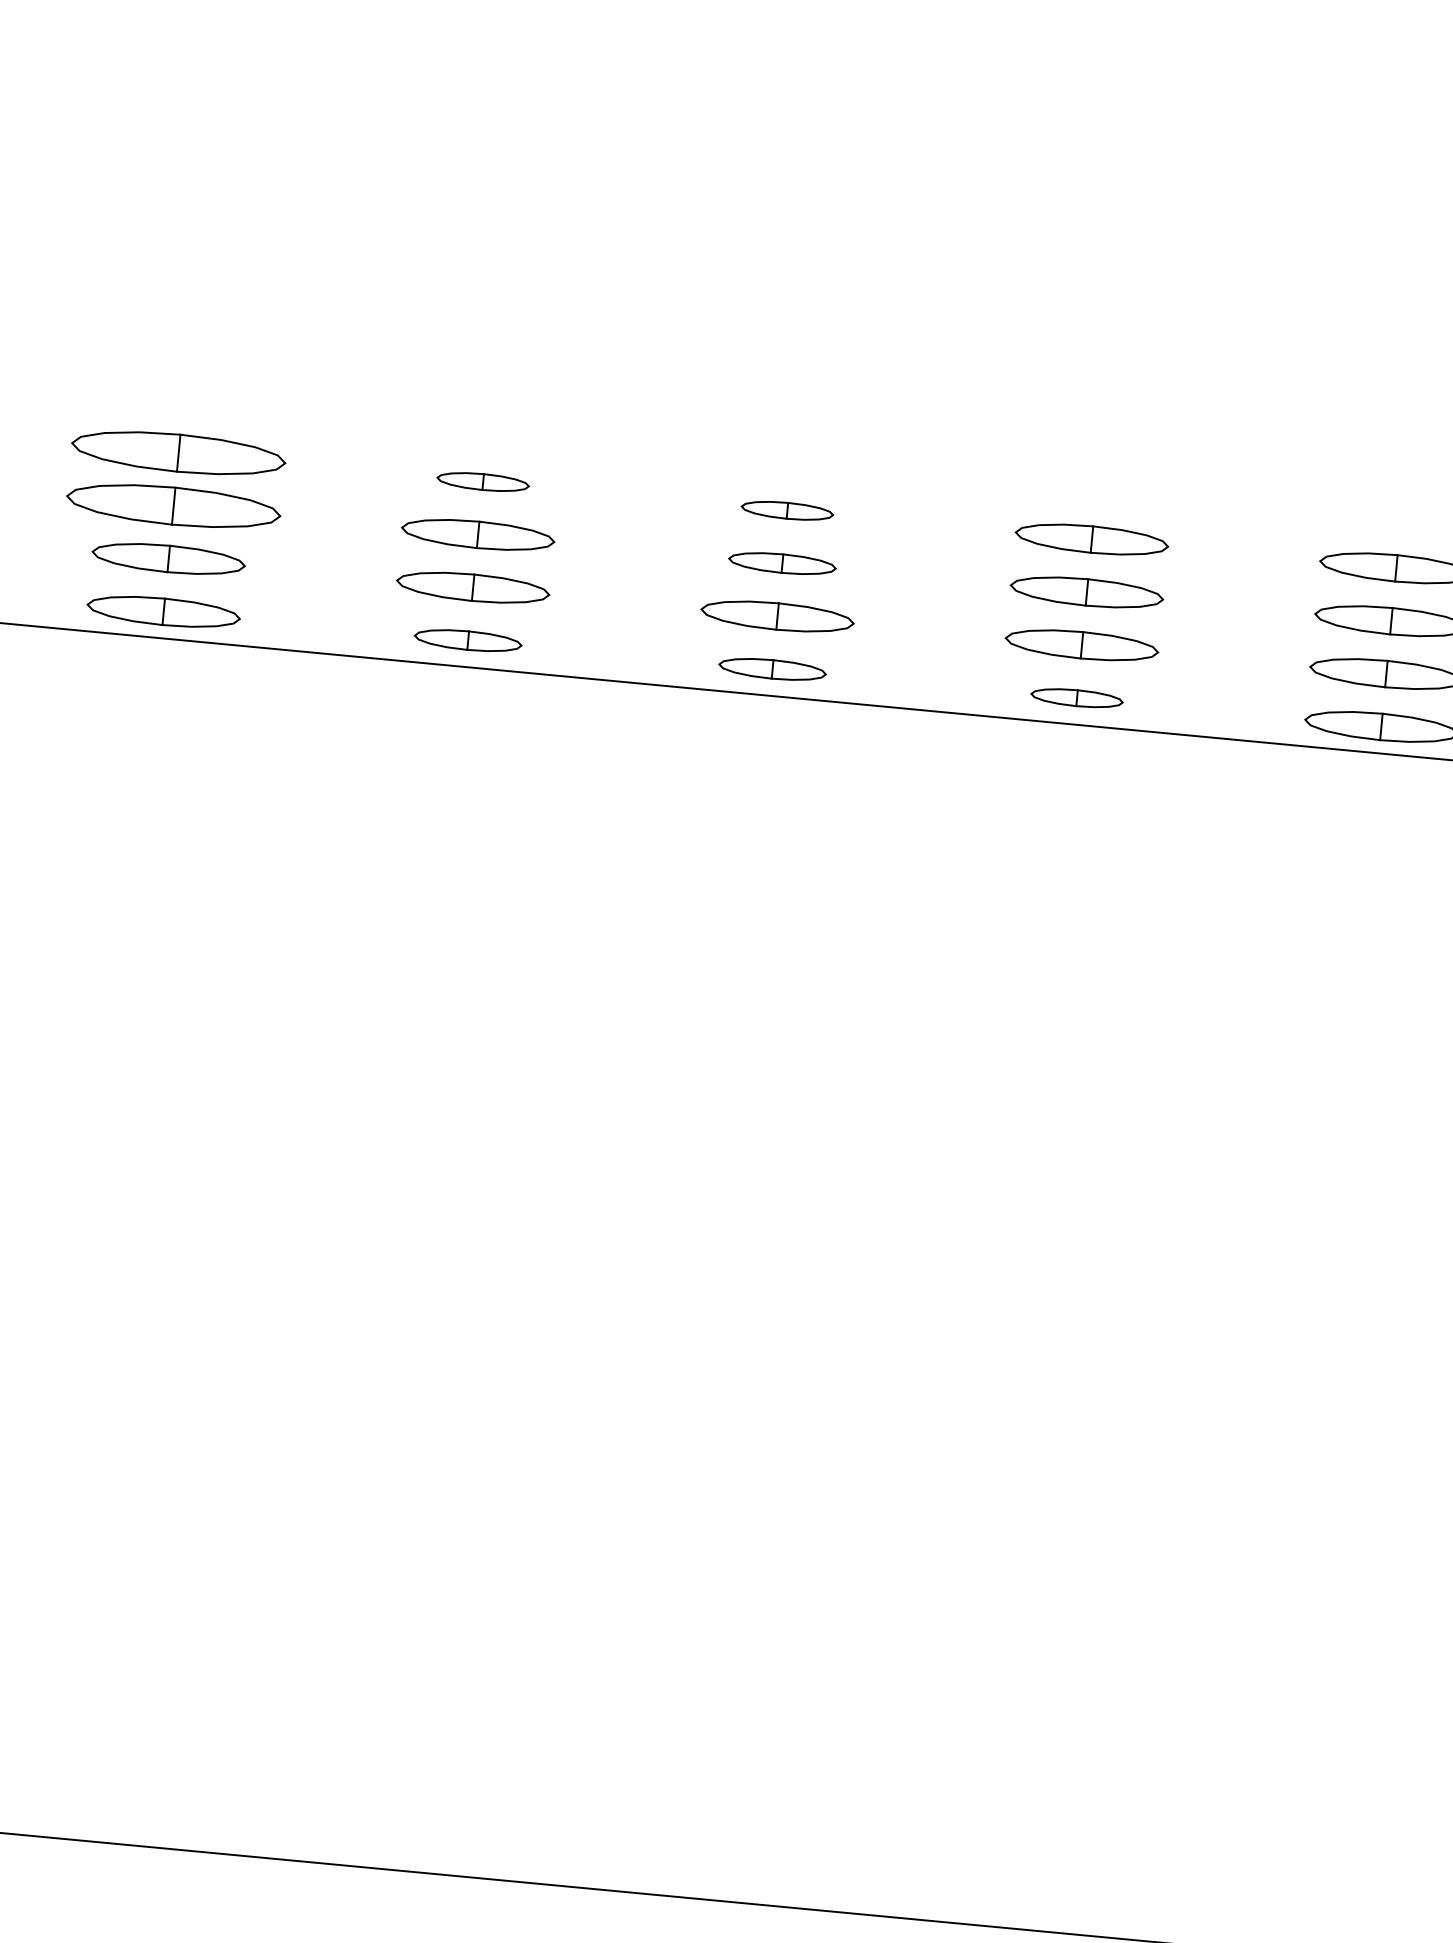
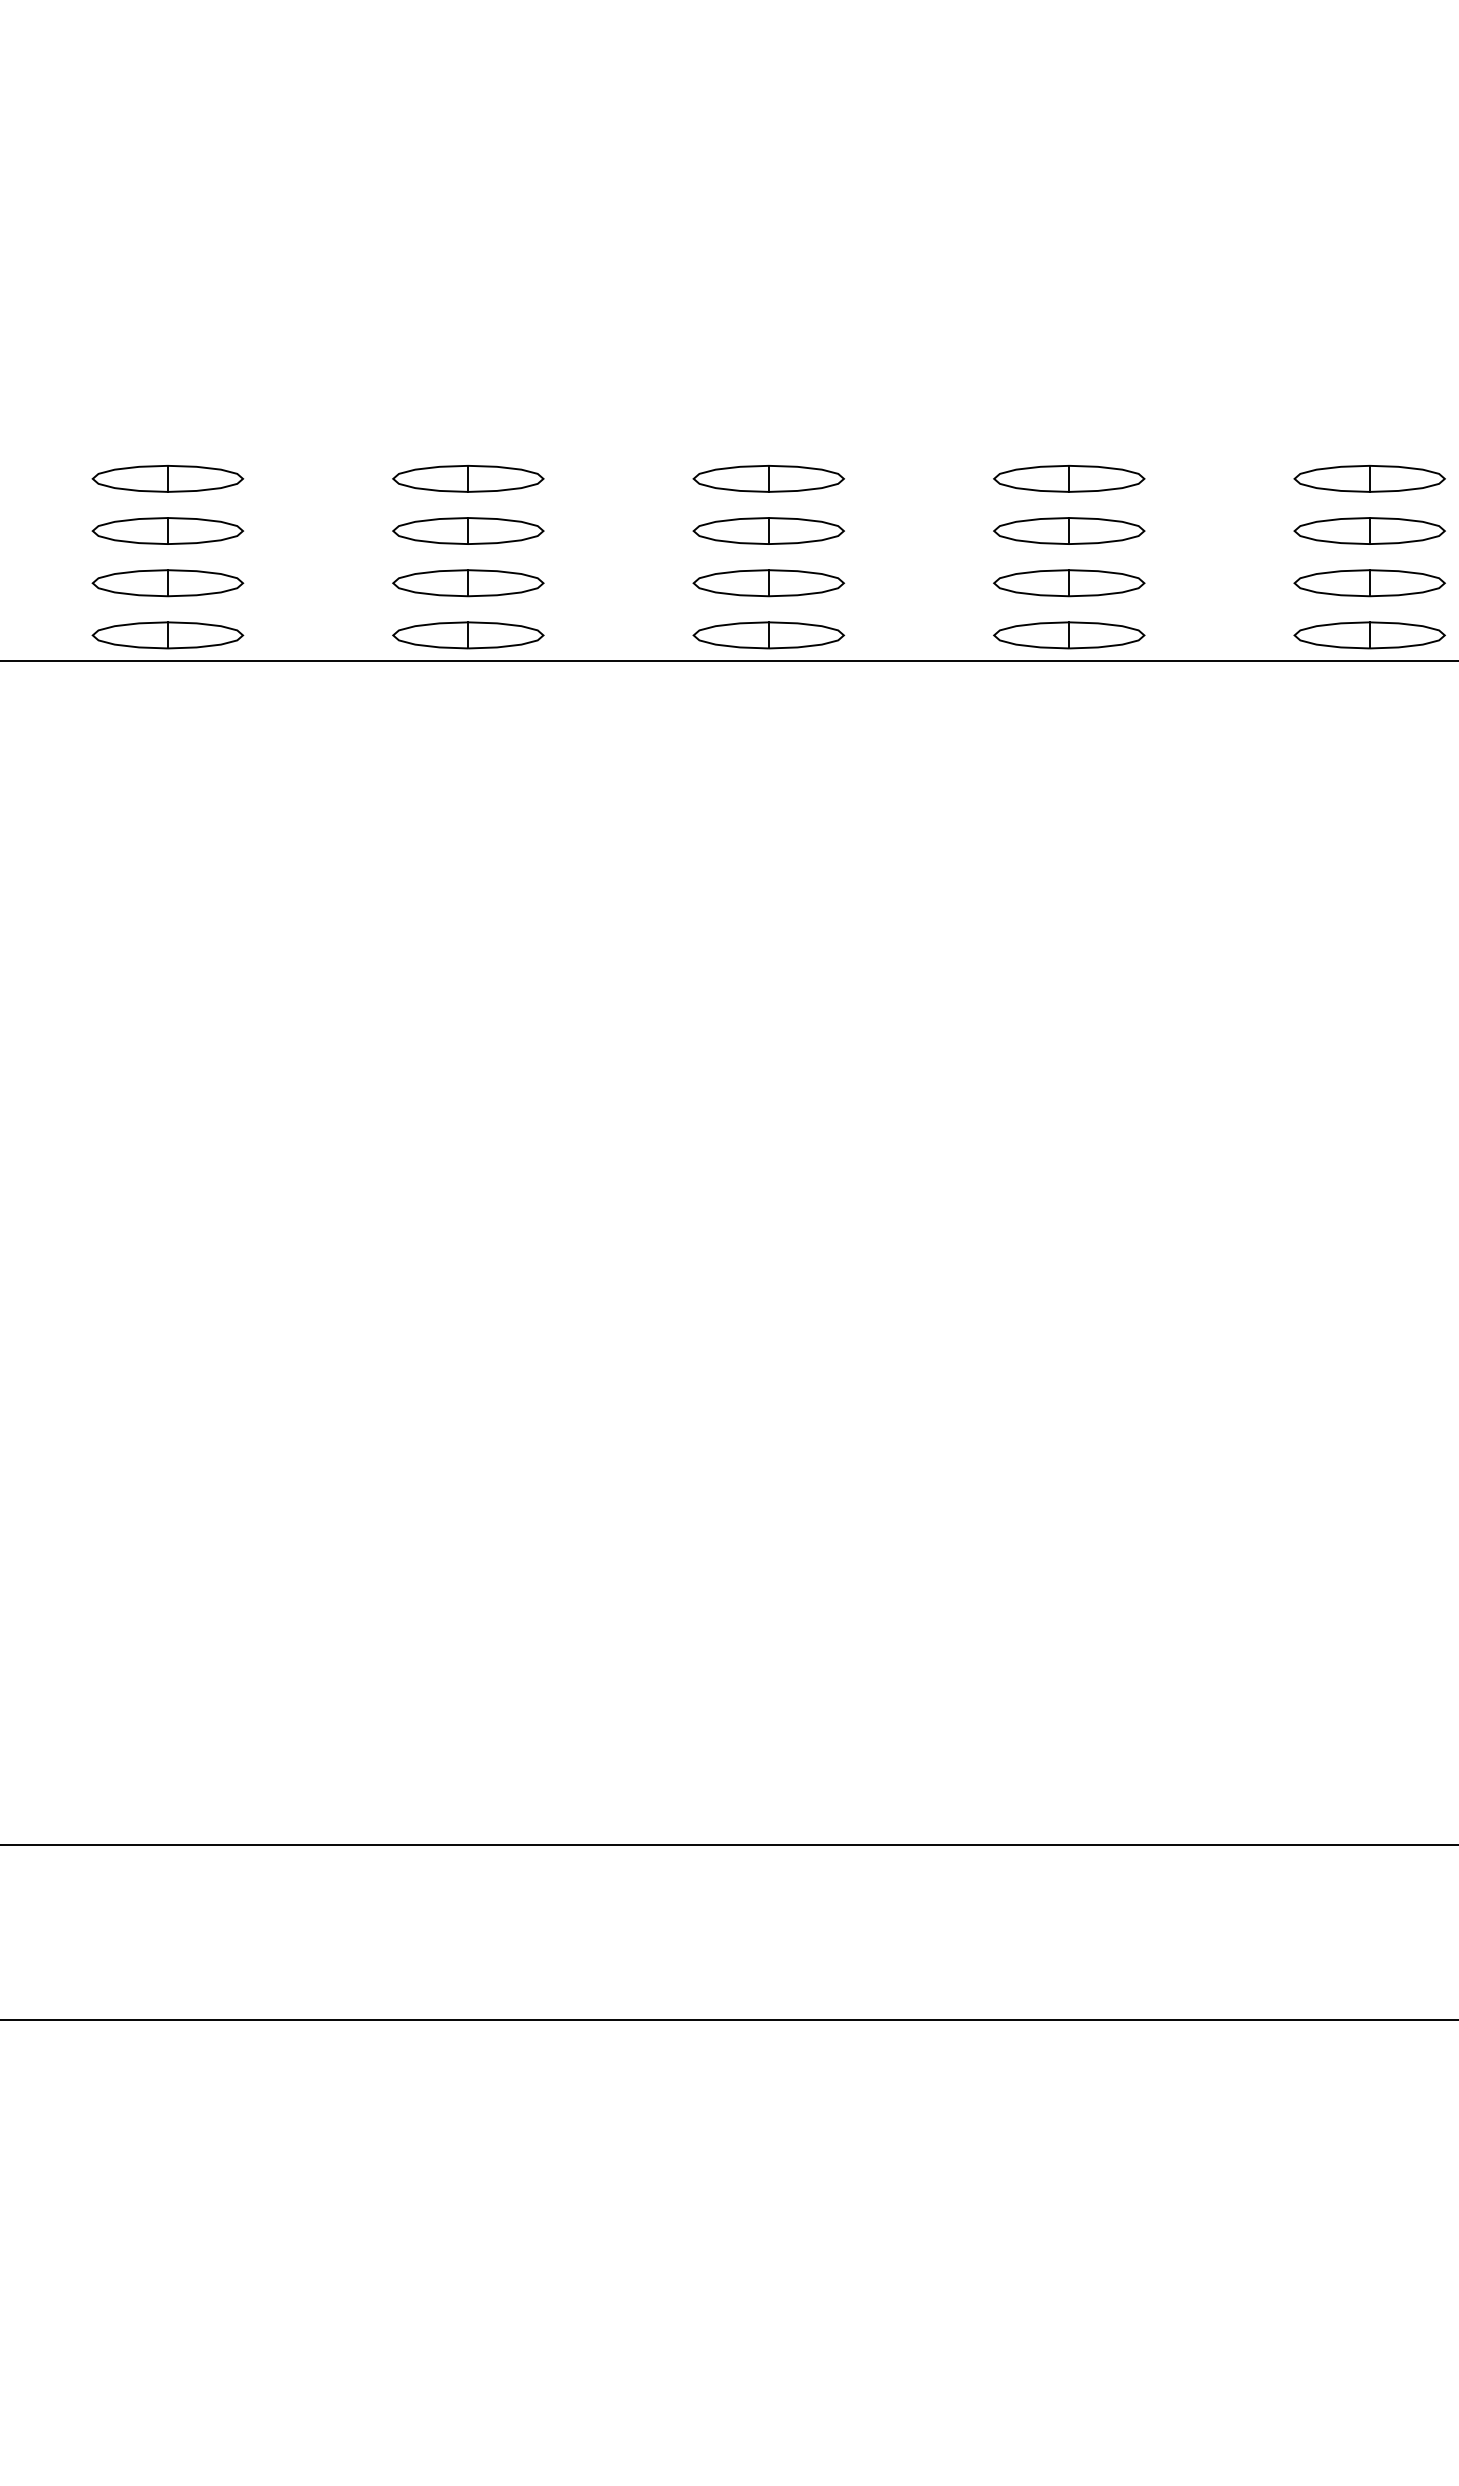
part: (178, 452) -> (167, 478), size x0.71
part: (483, 481) -> (468, 478), size x1.67
part: (173, 505) -> (167, 530), size x0.71
part: (787, 510) -> (768, 478), size x1.67
part: (782, 563) -> (768, 530), size x1.43
part: (468, 640) -> (468, 635), size x1.43
part: (772, 669) -> (768, 635), size x1.43
part: (1077, 698) -> (1069, 635), size x1.67

